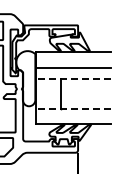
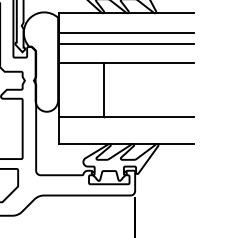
line: (72, 62) -> (125, 32), added
line: (72, 79) -> (125, 63), dashed -> solid
line: (72, 109) -> (125, 117), dashed -> solid

